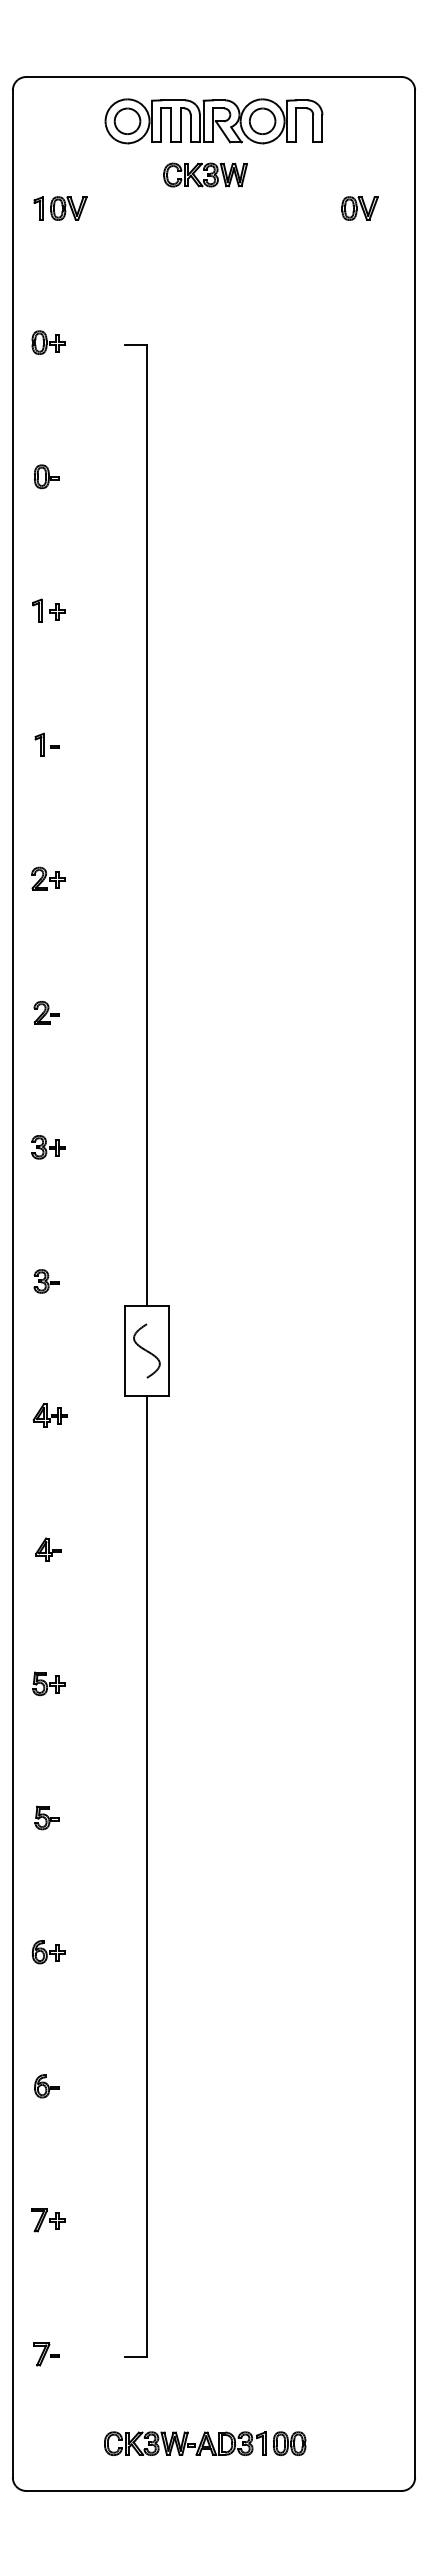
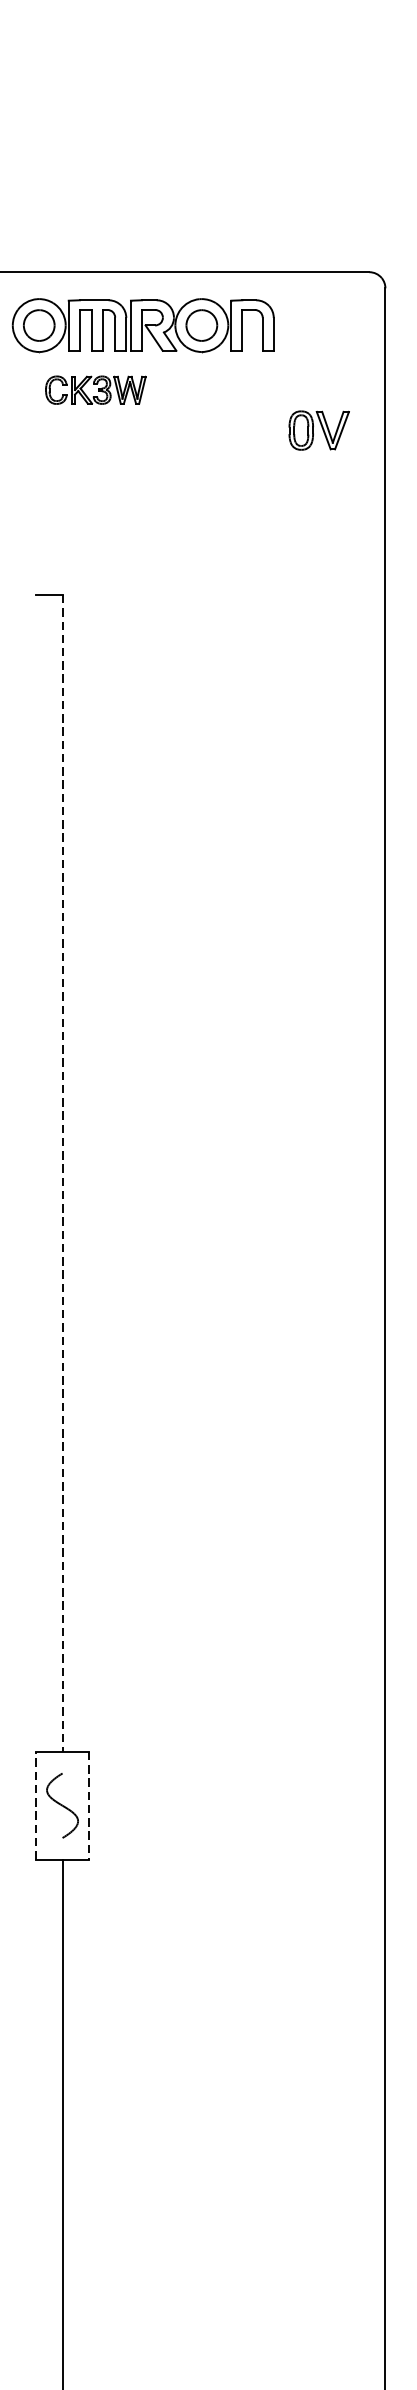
part: (205, 174) -> (95, 389), moved
part: (359, 208) -> (318, 430), size x1.4
line: (146, 825) -> (62, 1173), solid -> dashed
line: (124, 1351) -> (35, 1806), solid -> dashed
line: (169, 1351) -> (89, 1806), solid -> dashed

